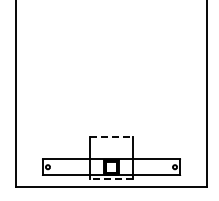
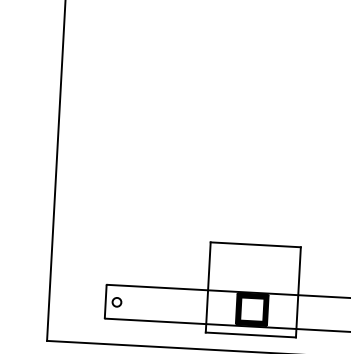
line: (112, 136) -> (257, 244), dashed -> solid
line: (111, 179) -> (250, 335), dashed -> solid

